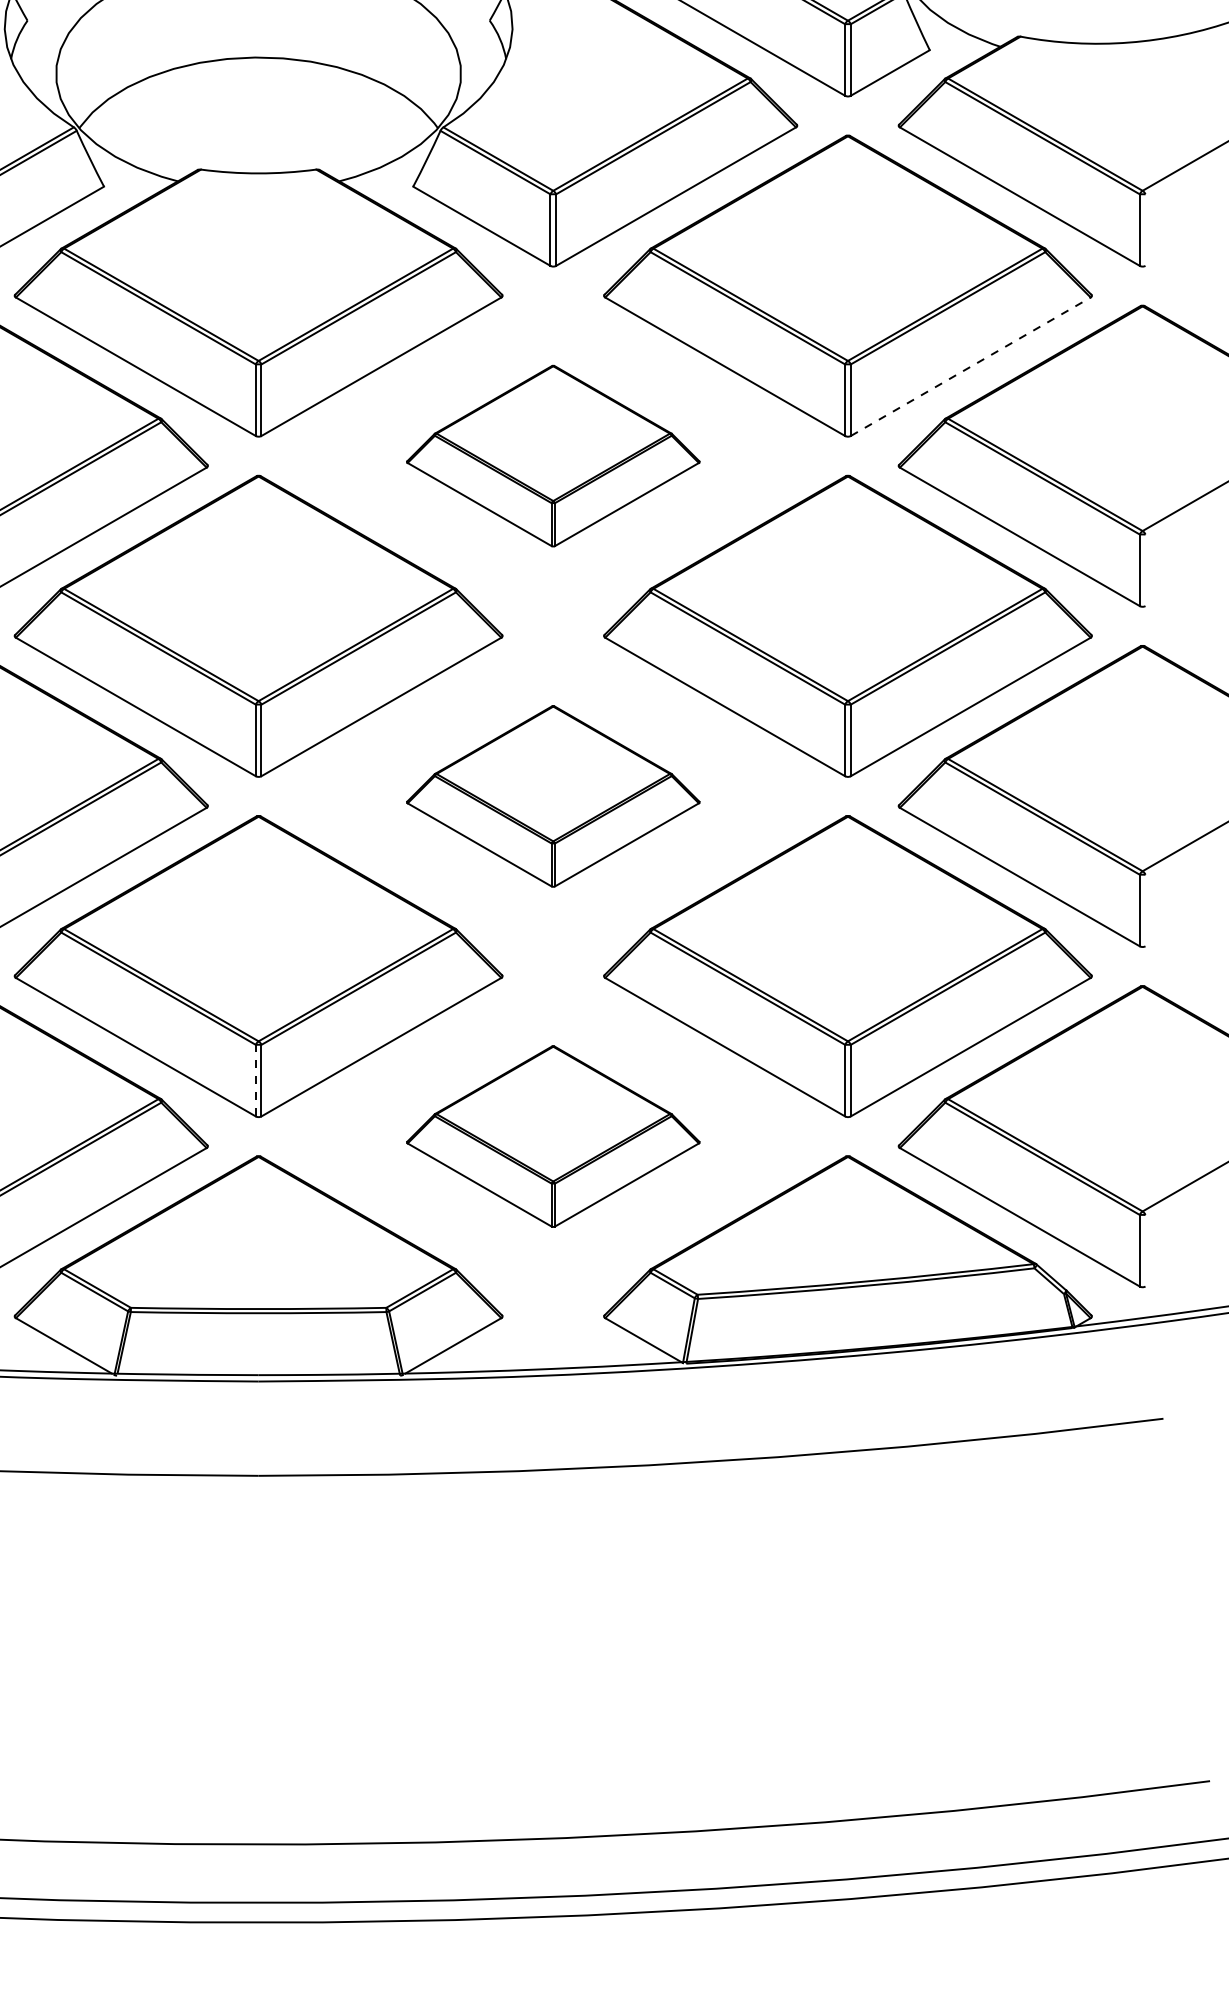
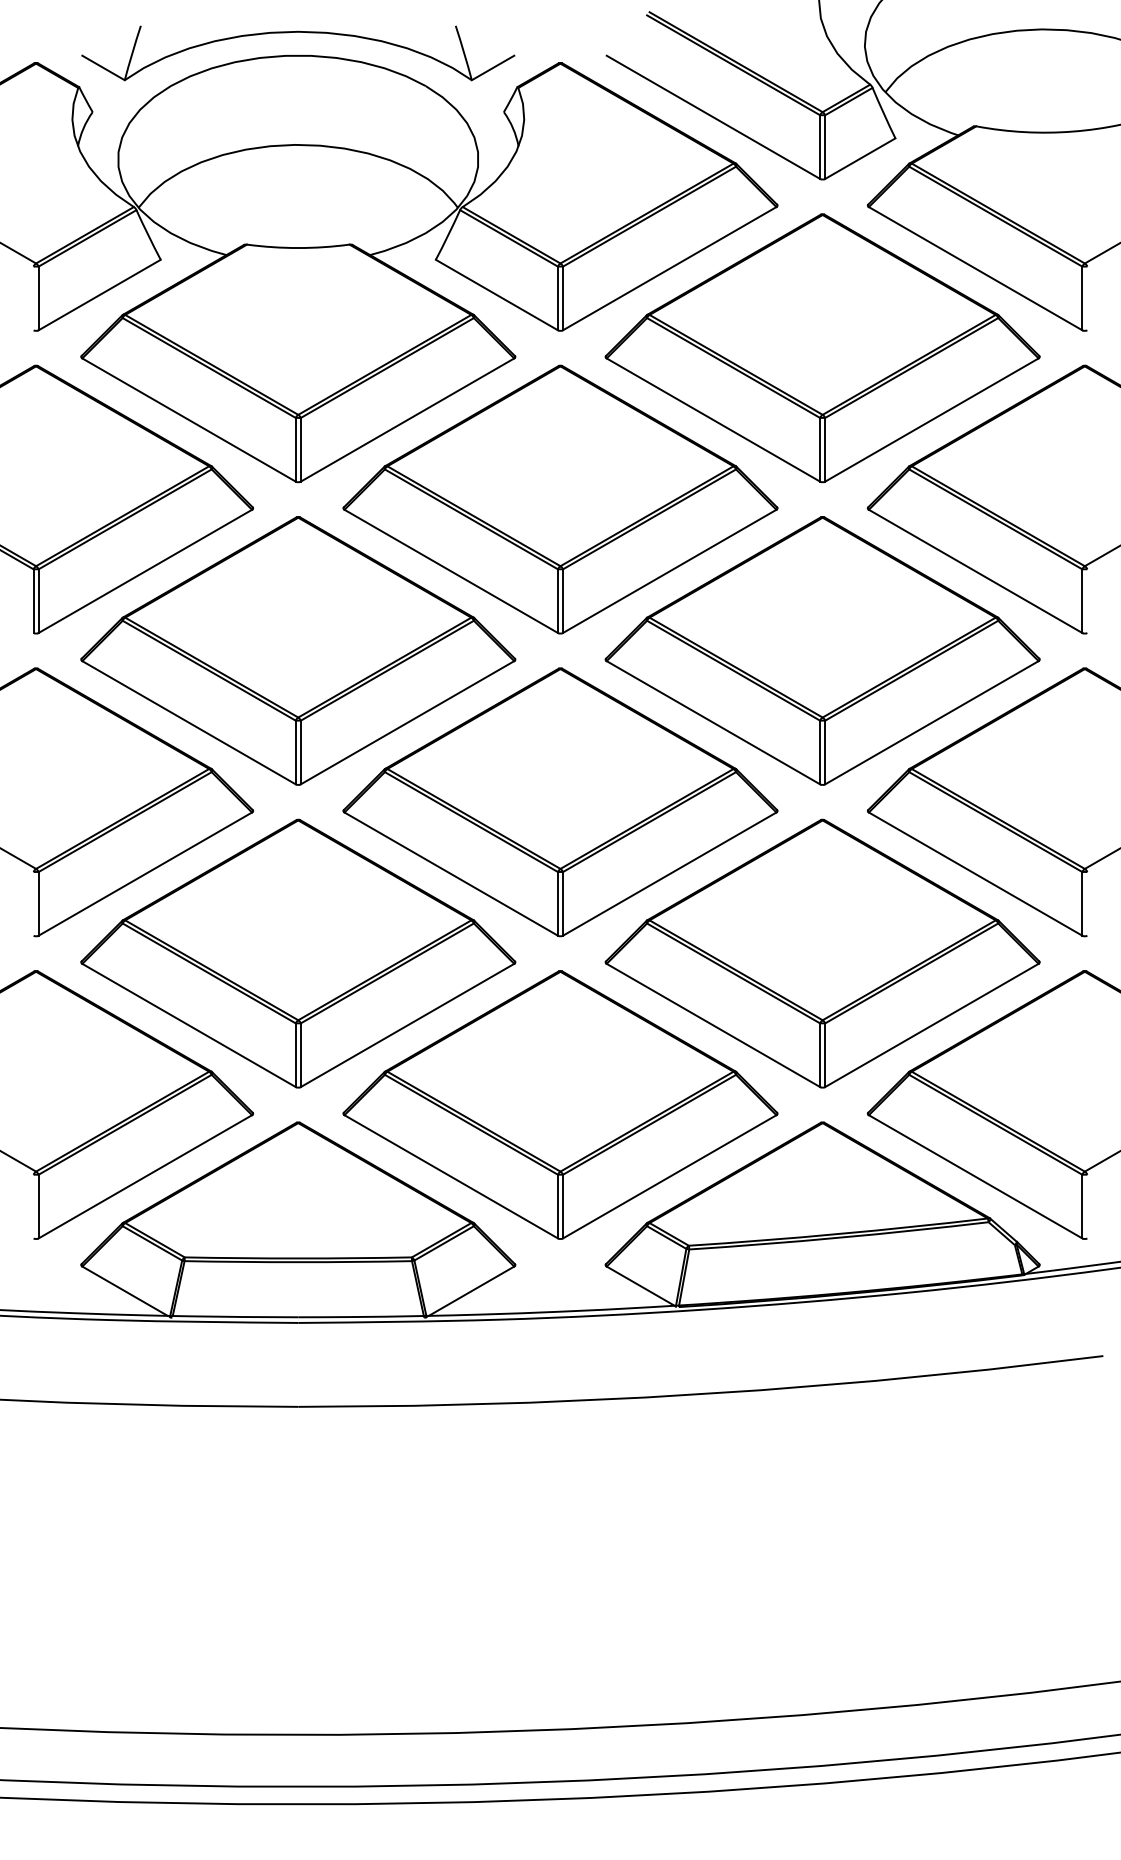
line: (971, 366) -> (932, 419), dashed -> solid
part: (553, 456) -> (560, 499), size x1.67
part: (553, 796) -> (560, 802), size x1.67
line: (255, 1080) -> (295, 1055), dashed -> solid
part: (553, 1136) -> (560, 1104), size x1.67

